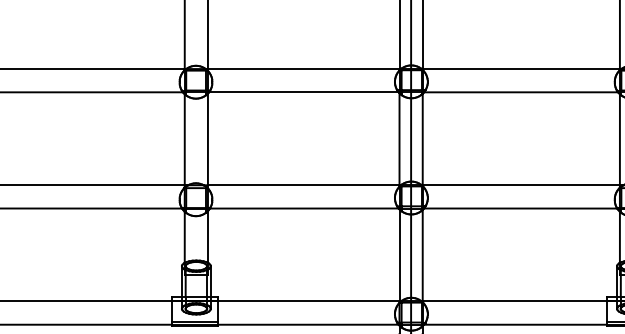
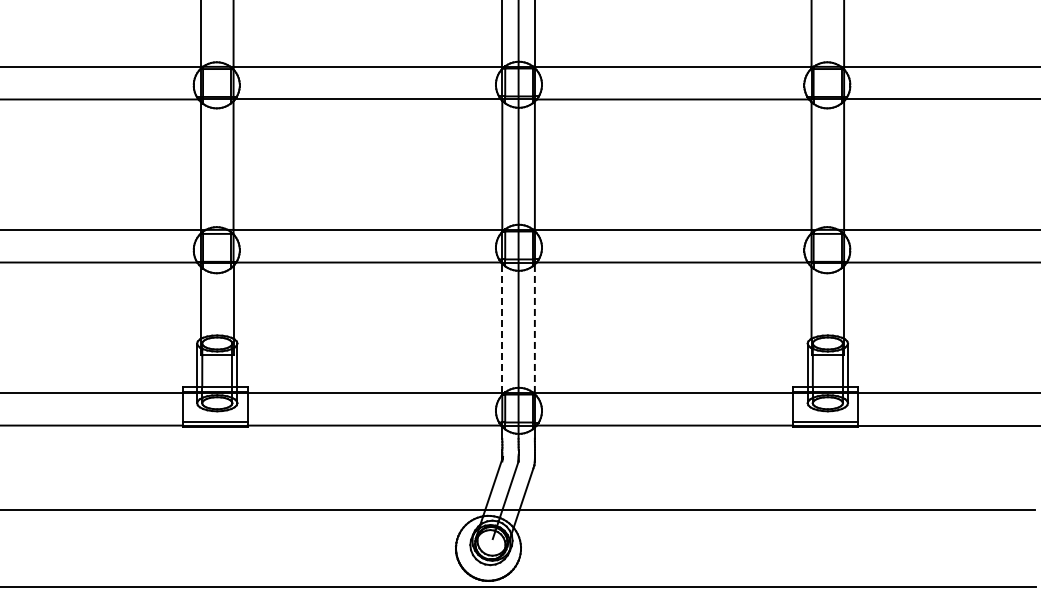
line: (399, 255) -> (502, 328), solid -> dashed
line: (422, 255) -> (534, 328), solid -> dashed

